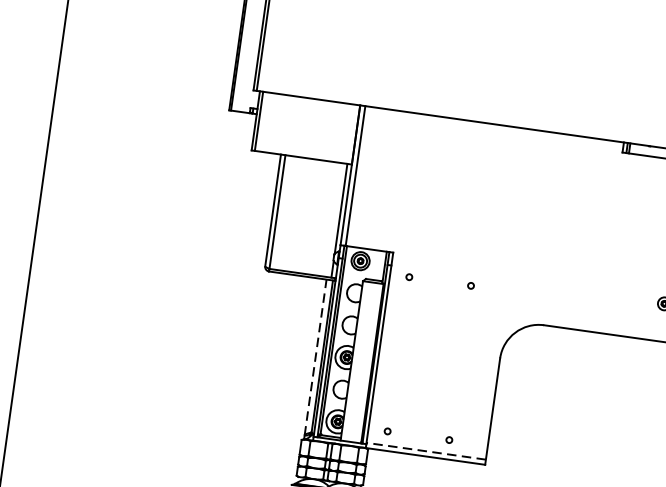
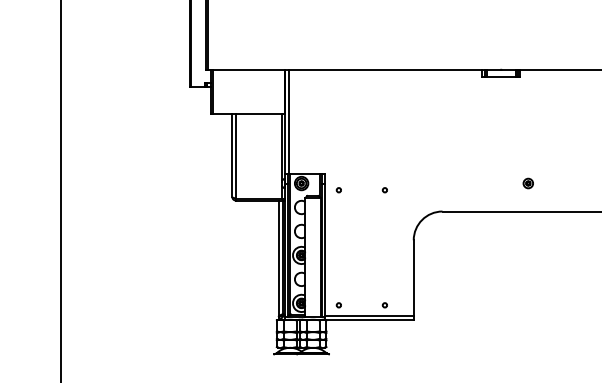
line: (315, 357) -> (278, 258), dashed -> solid
line: (426, 450) -> (369, 315), dashed -> solid

